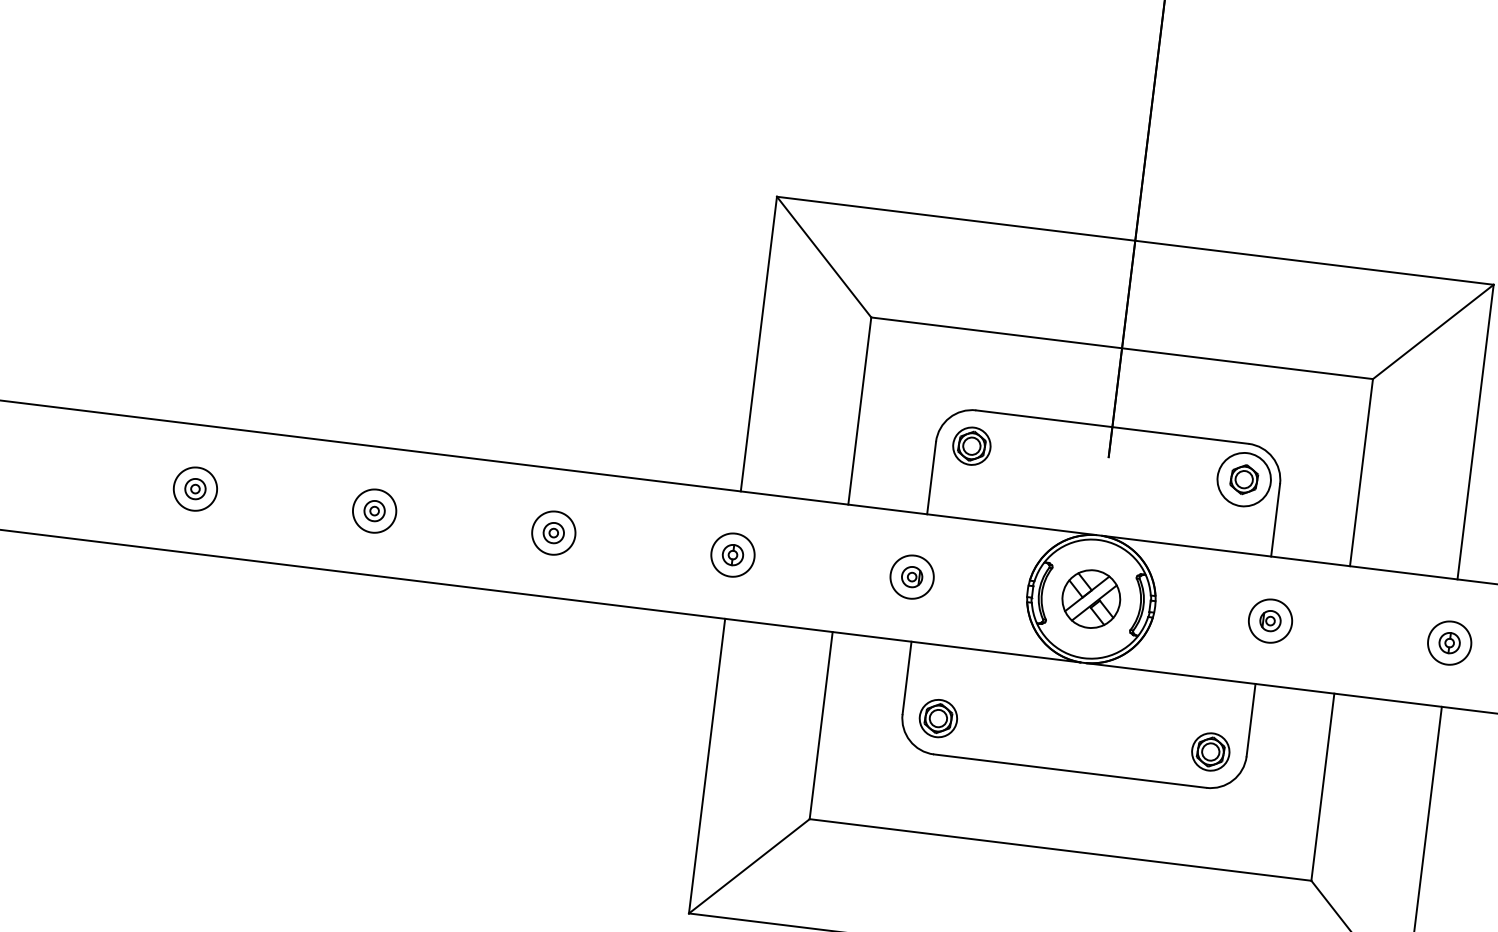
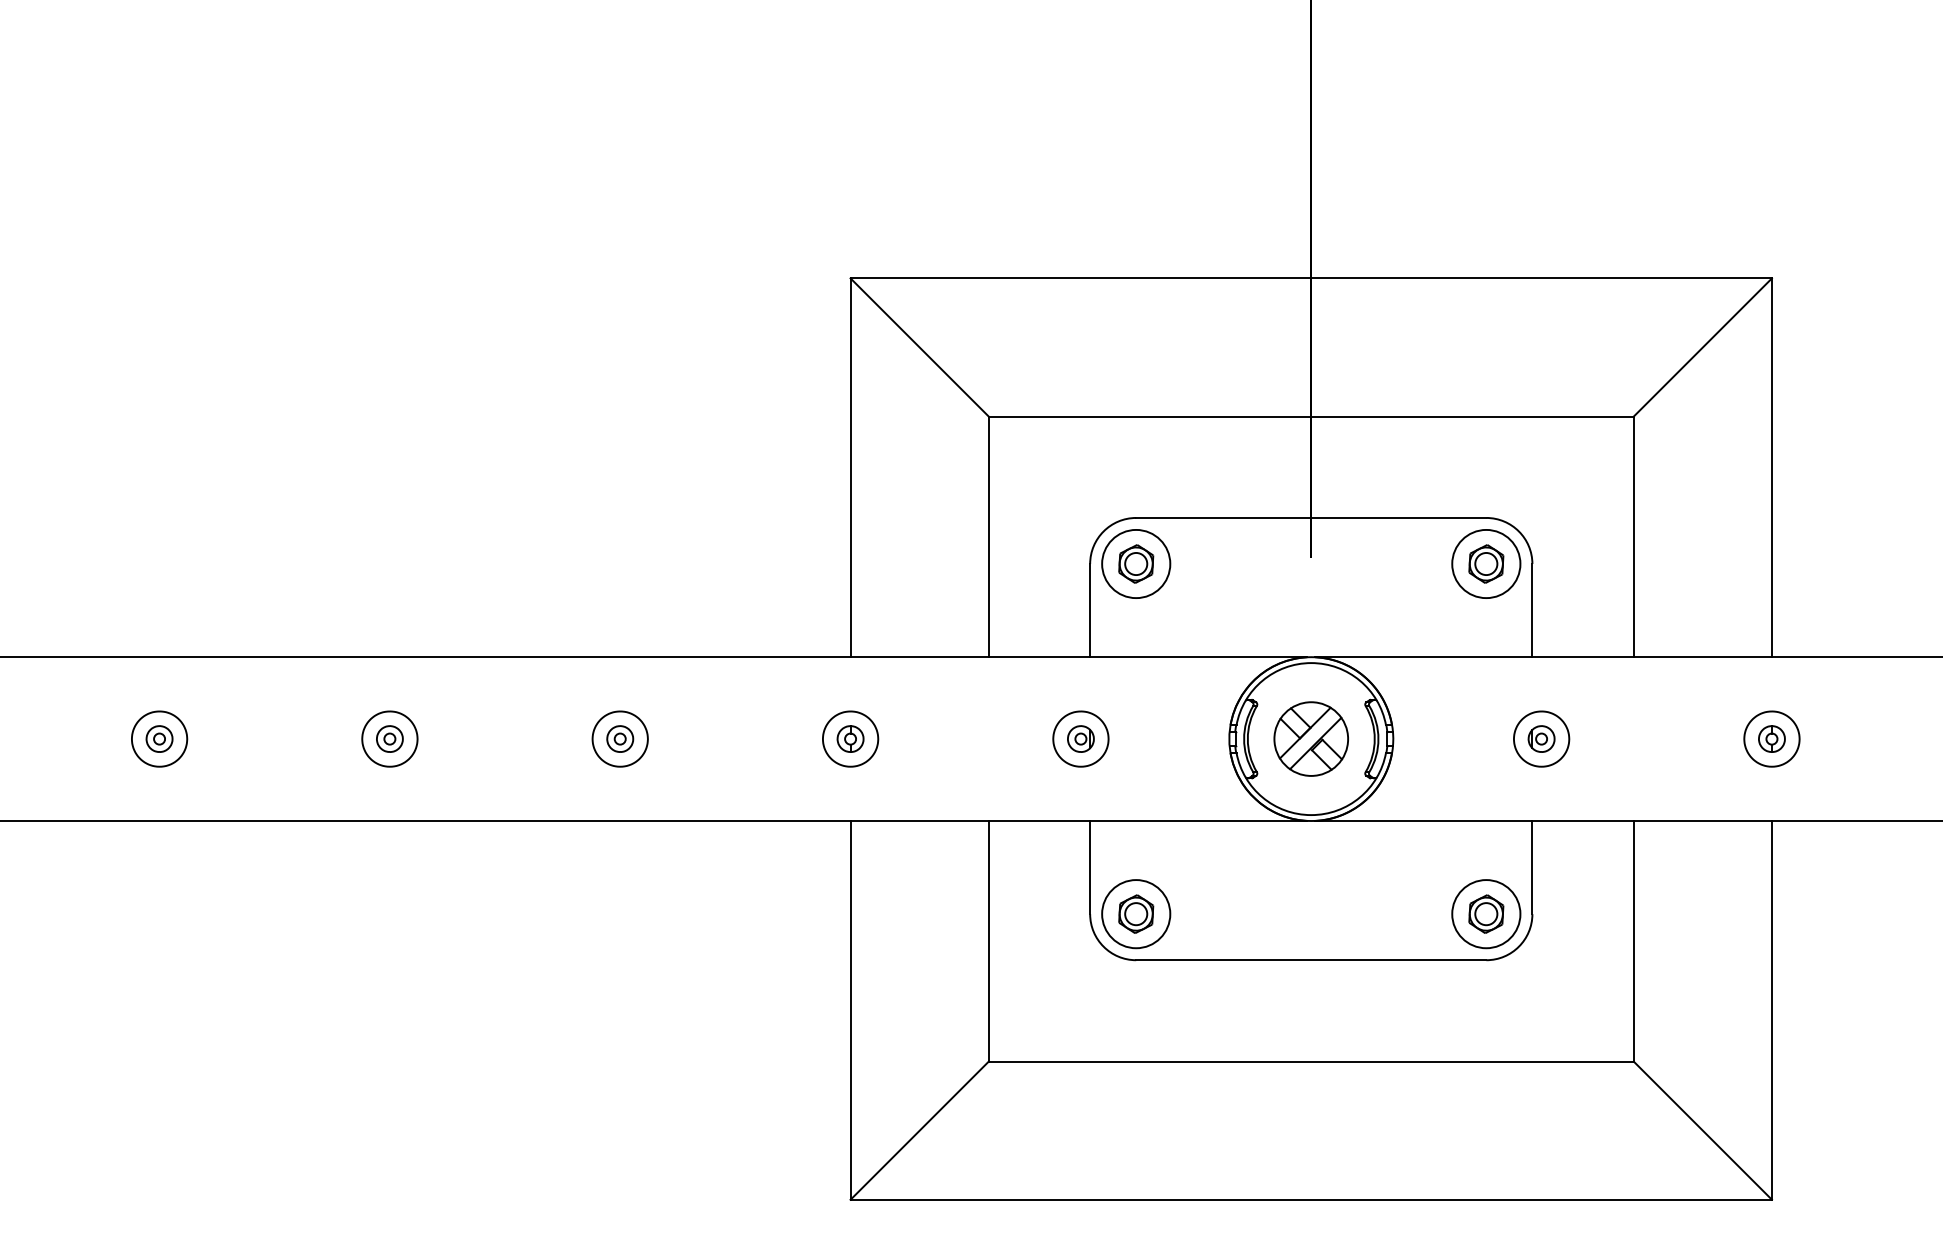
circle: (972, 445) -> (1136, 563), size x1.43
circle: (938, 718) -> (1136, 914), size x1.43
circle: (1210, 752) -> (1486, 914), size x1.43

